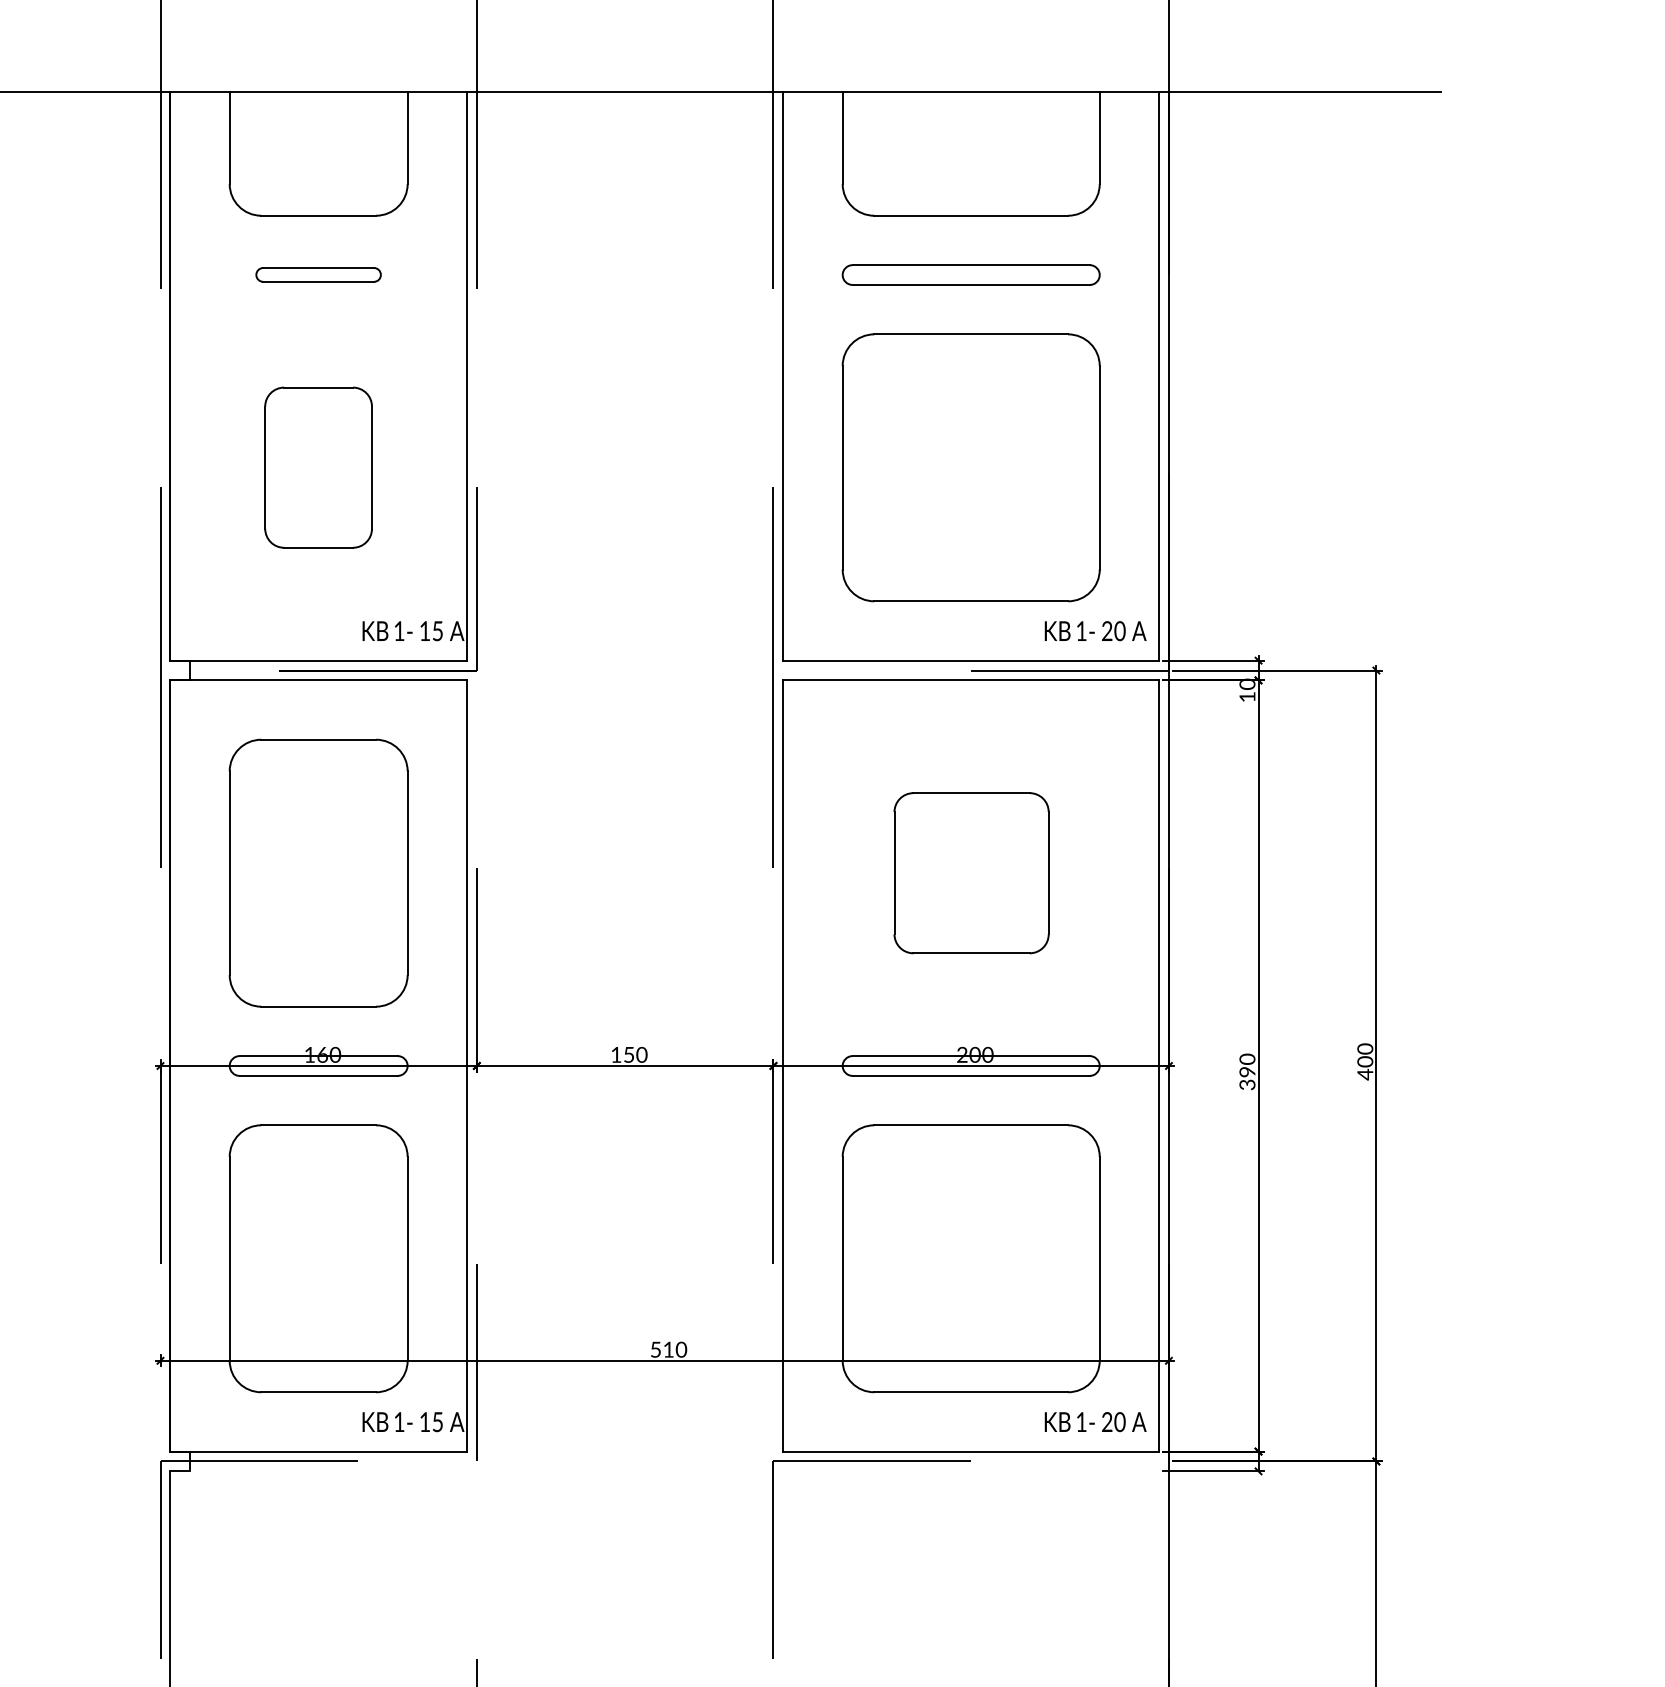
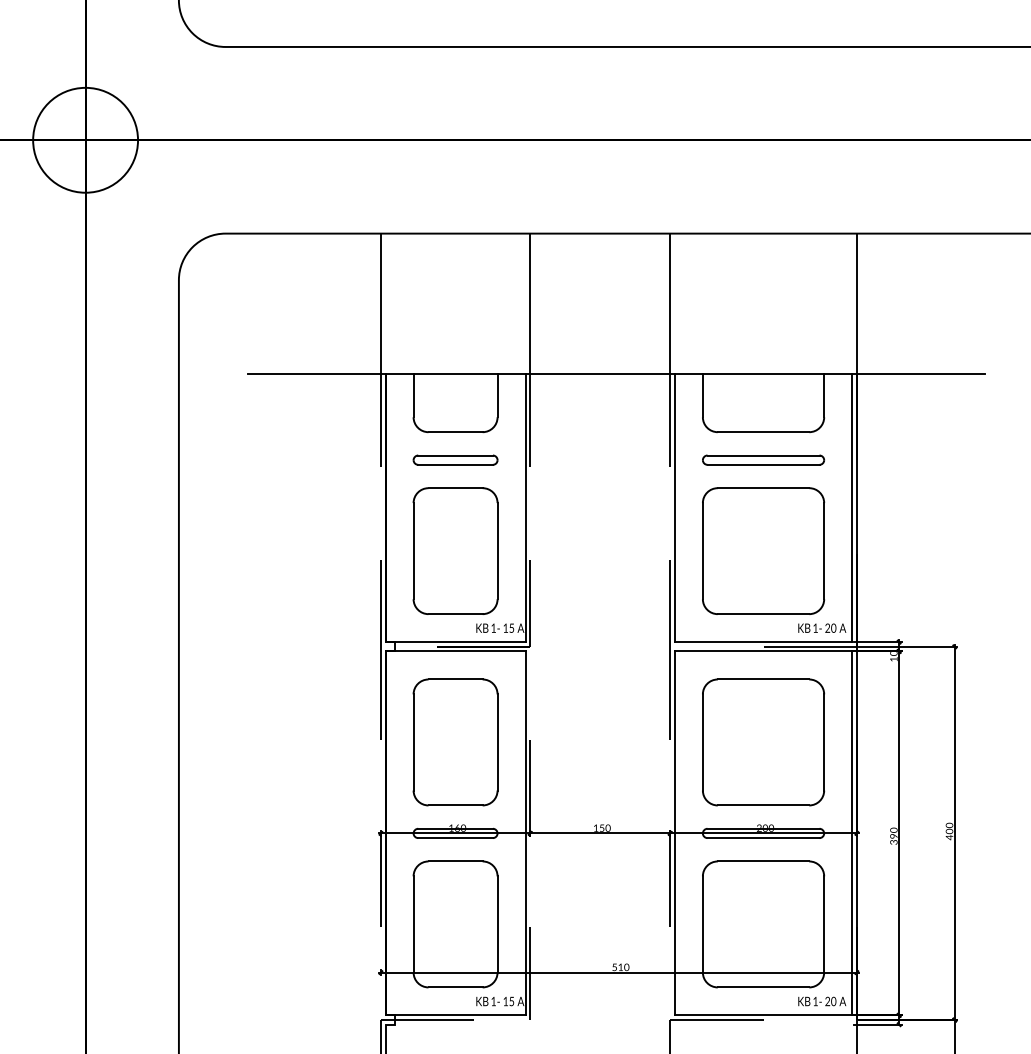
part: (318, 273) -> (455, 459), size x1.43
part: (318, 466) -> (455, 550), size x1.67
part: (971, 873) -> (763, 742), size x1.67

